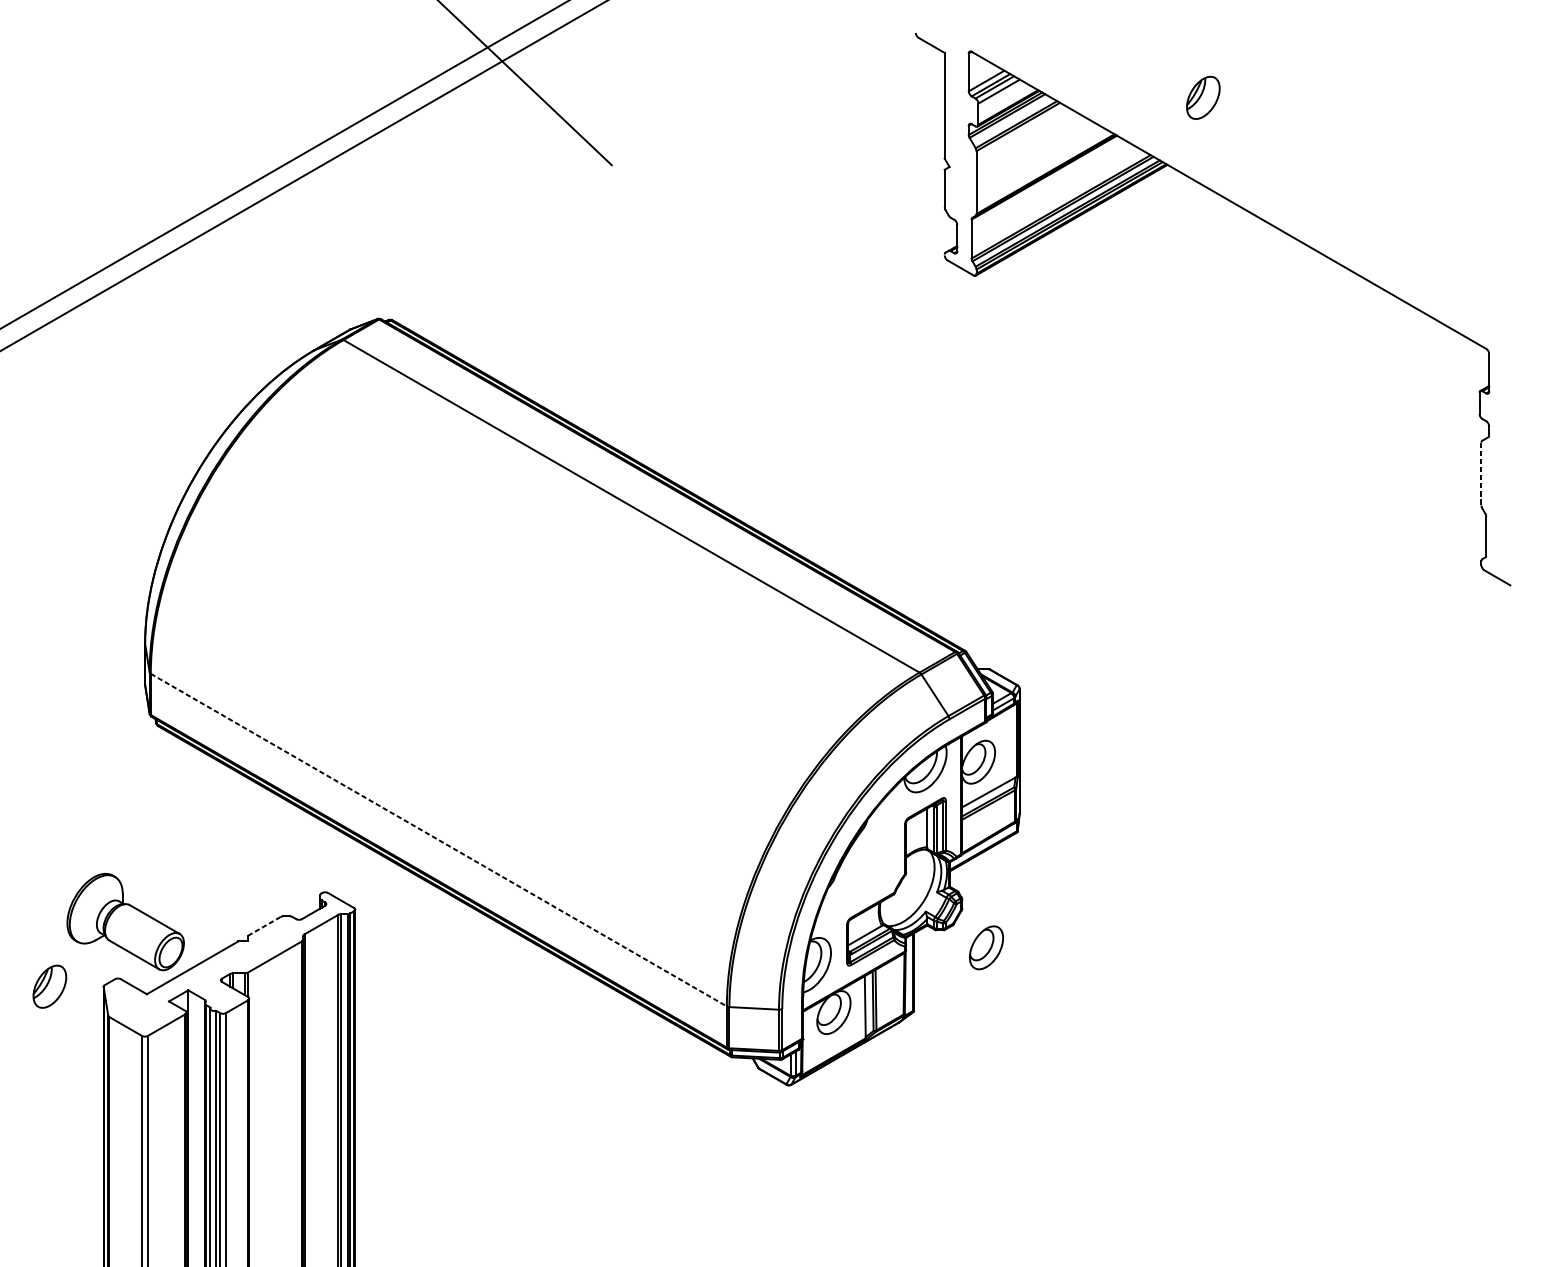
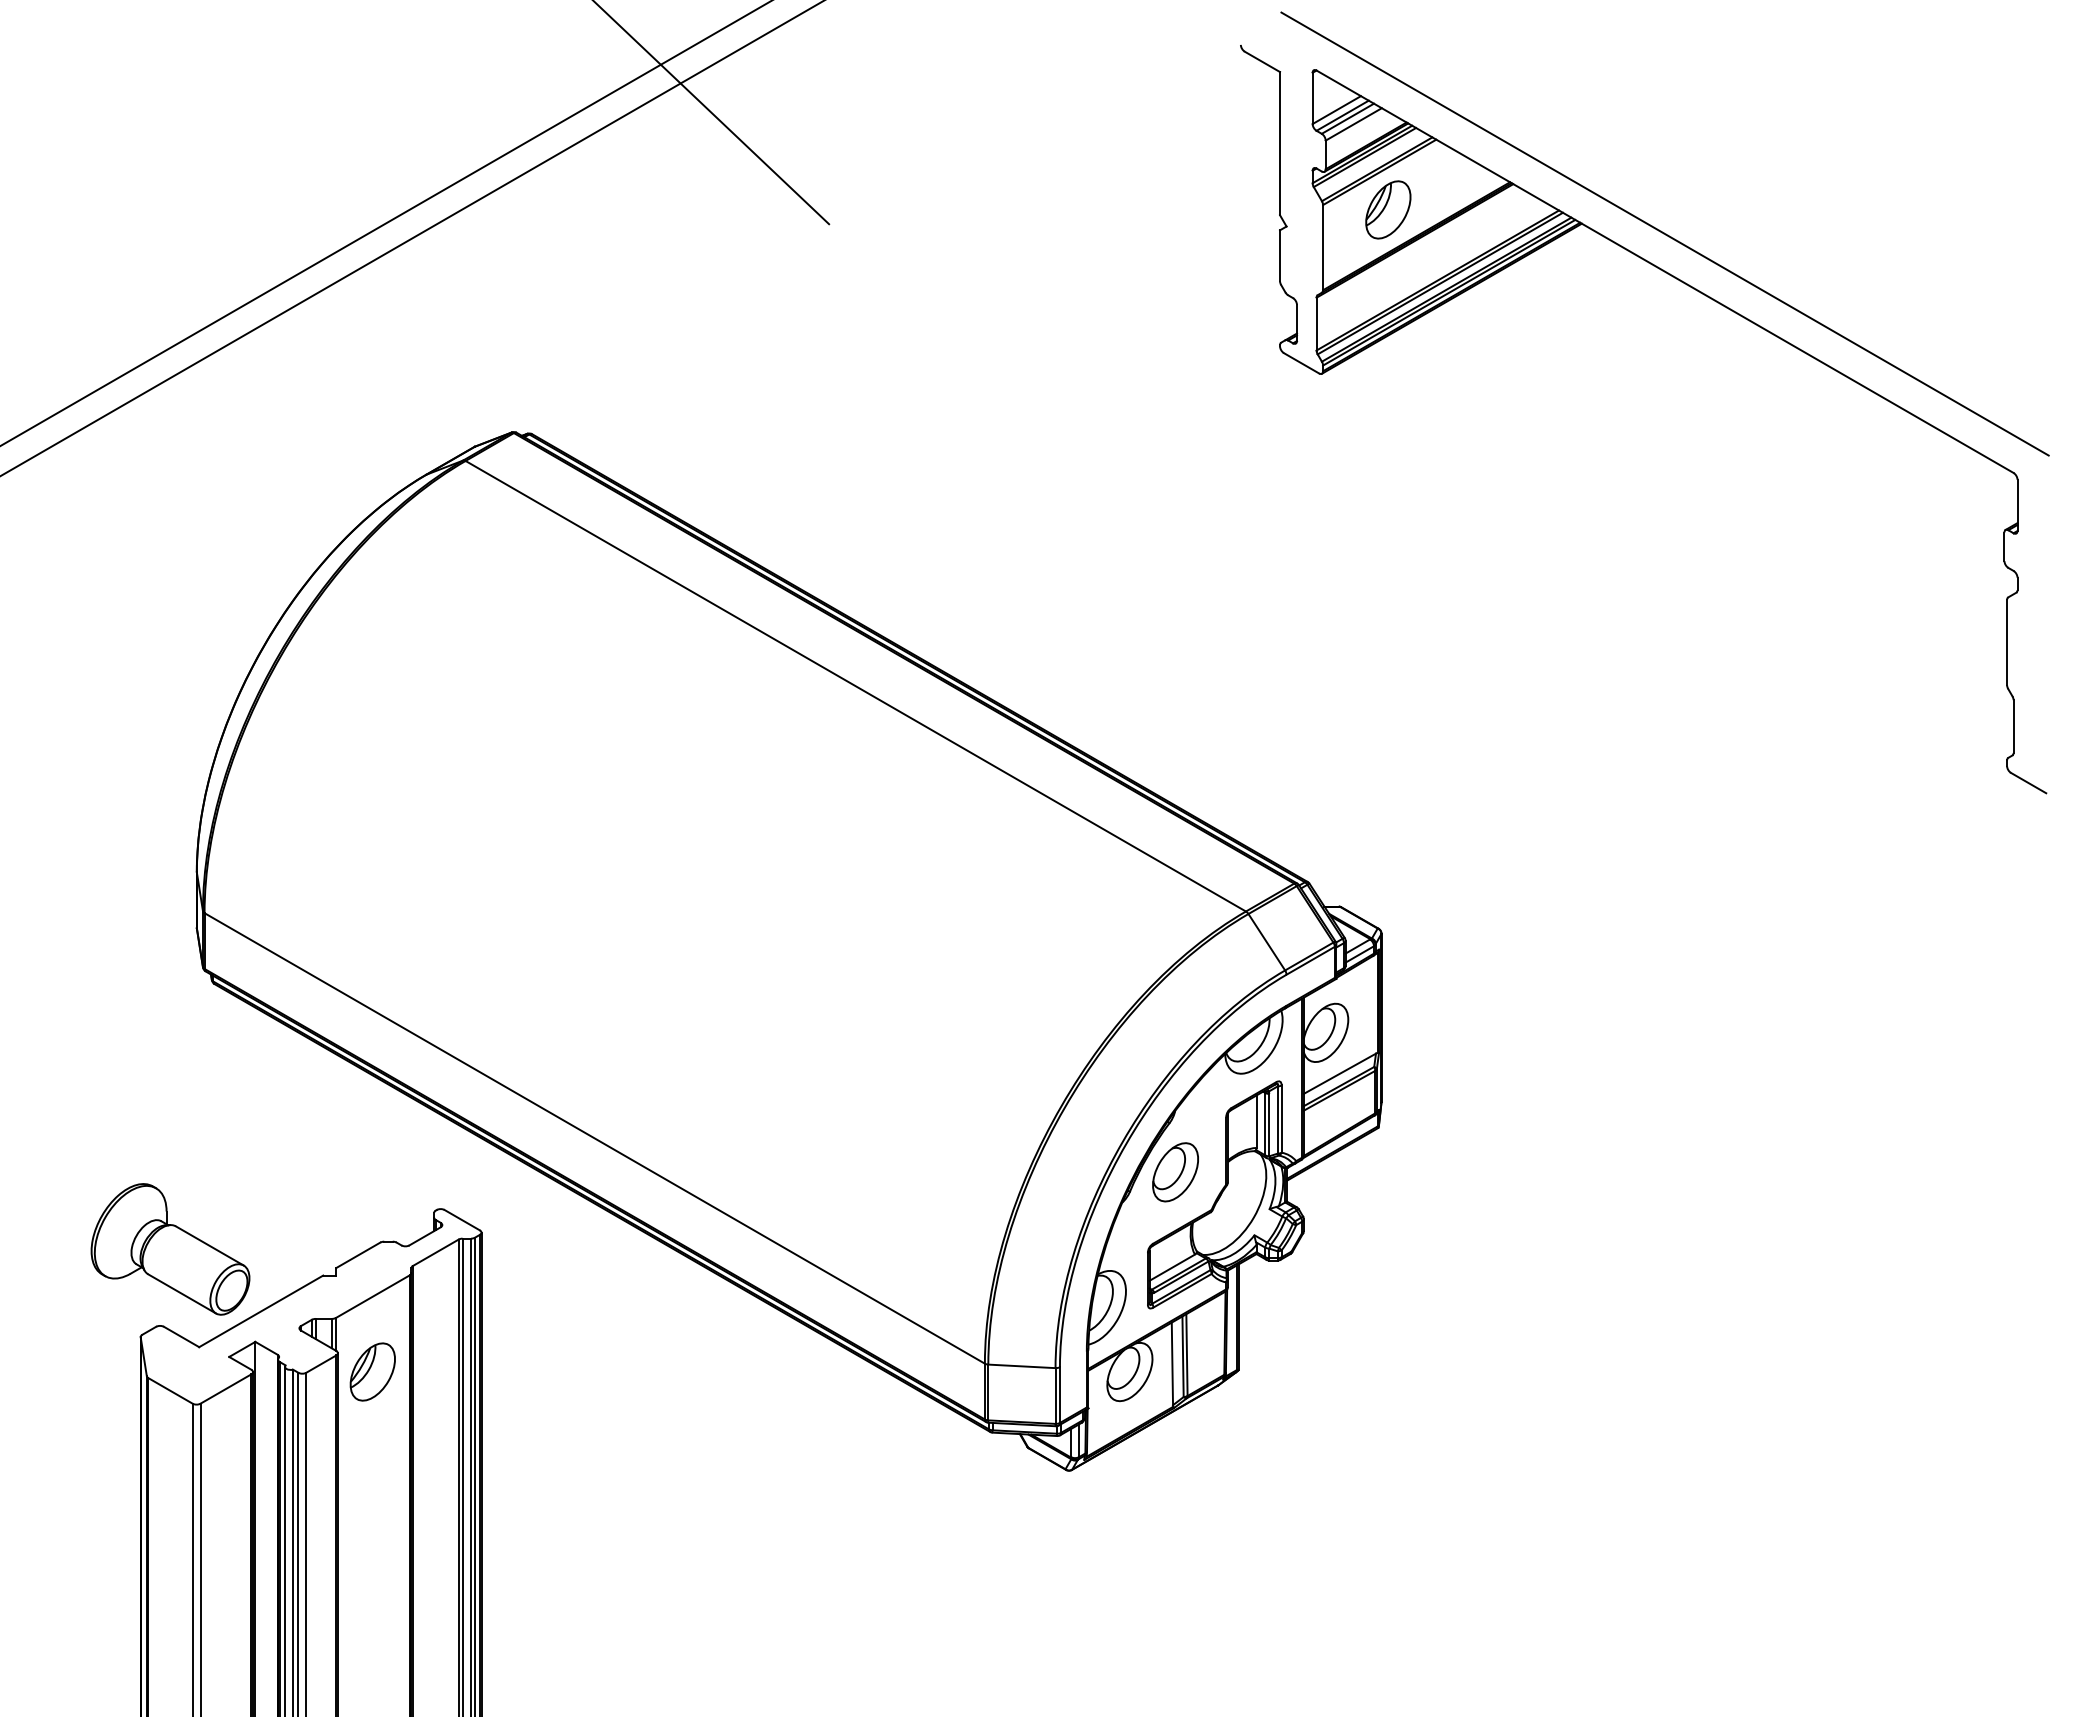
part: (1203, 97) -> (1388, 209), moved
line: (1228, 172) -> (1664, 233), added
line: (1481, 474) -> (2007, 642), dashed -> solid
line: (438, 840) -> (594, 1138), dashed -> solid
line: (263, 926) -> (357, 1255), dashed -> solid
part: (986, 947) -> (1175, 1172), moved
part: (49, 986) -> (372, 1371), moved

